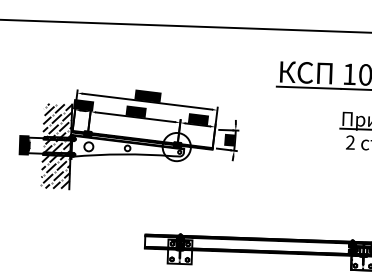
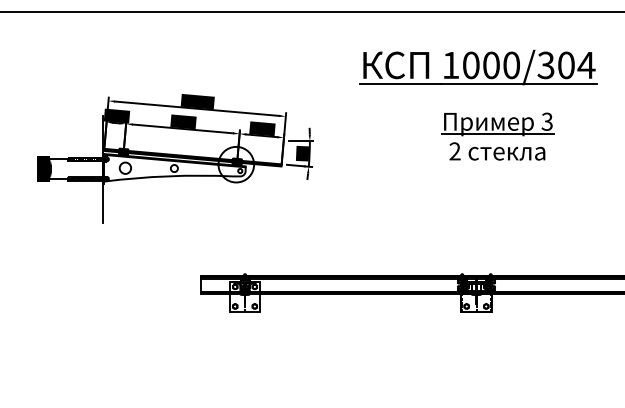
hatch: (56, 145) -> (84, 168), removed

